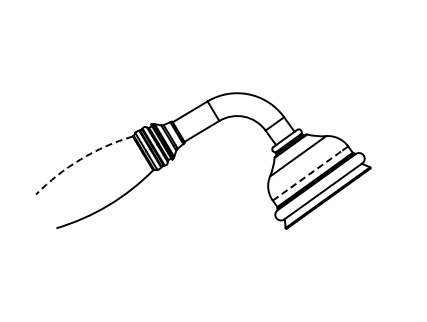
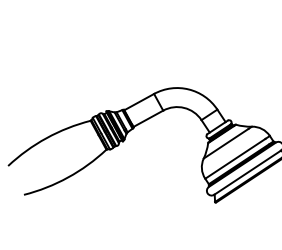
arc: (80, 159) -> (46, 138), dashed -> solid
line: (308, 175) -> (235, 158), dashed -> solid

